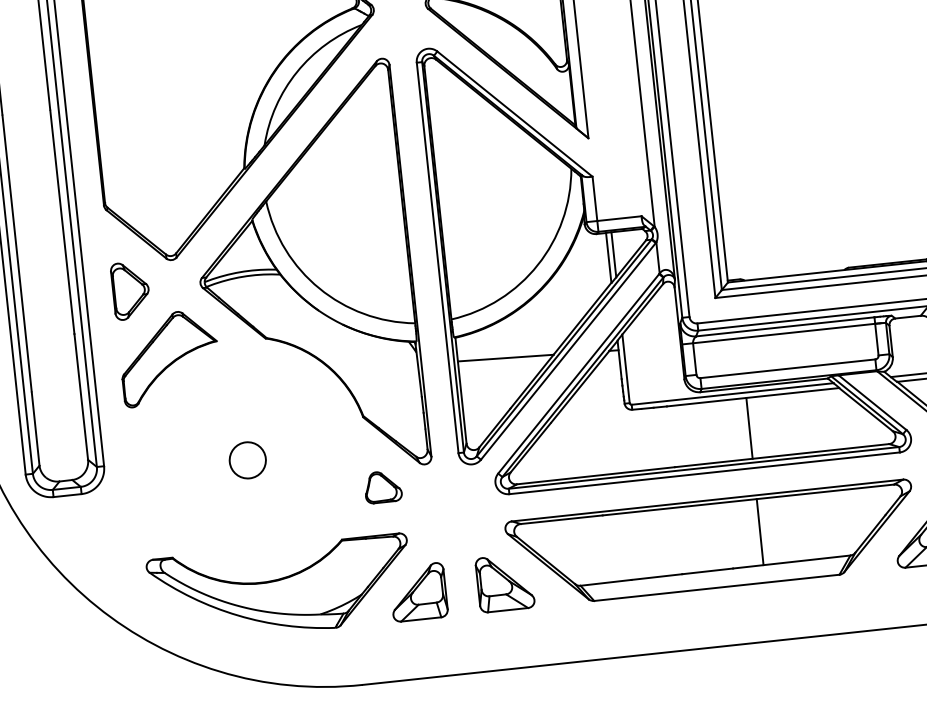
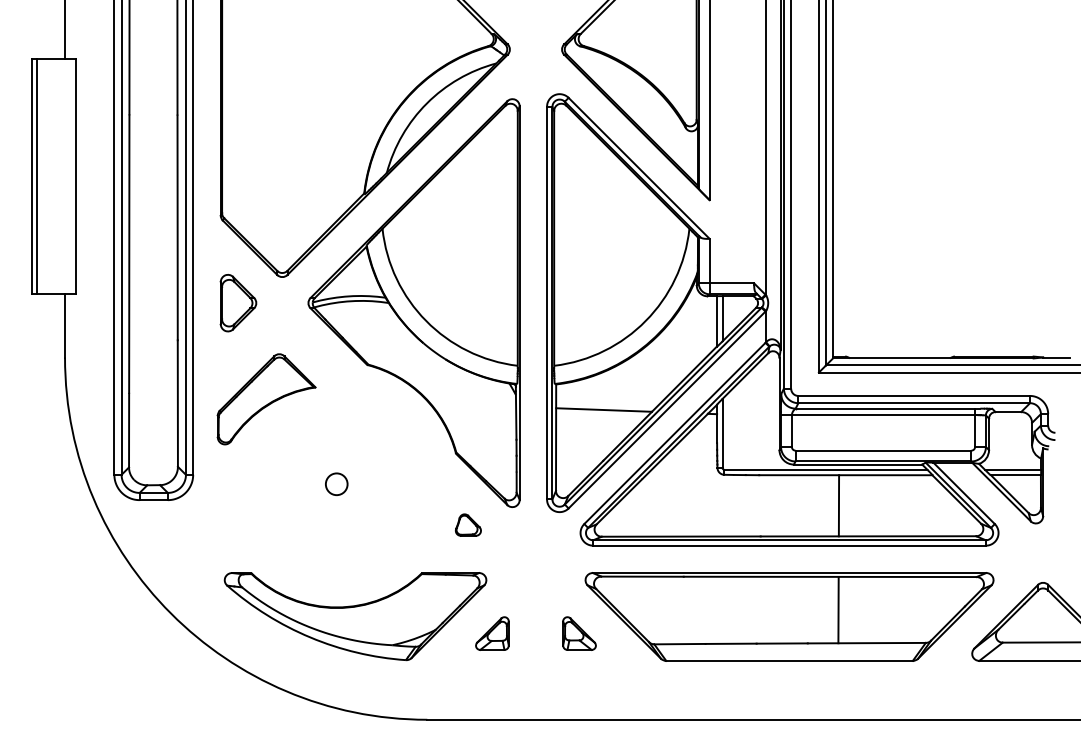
part: (169, 358) -> (266, 399), moved
circle: (247, 460) -> (336, 484), size x0.6
part: (383, 486) -> (468, 524), size x0.7
part: (505, 582) -> (579, 633), size x0.6
part: (418, 592) -> (492, 633), size x0.6

